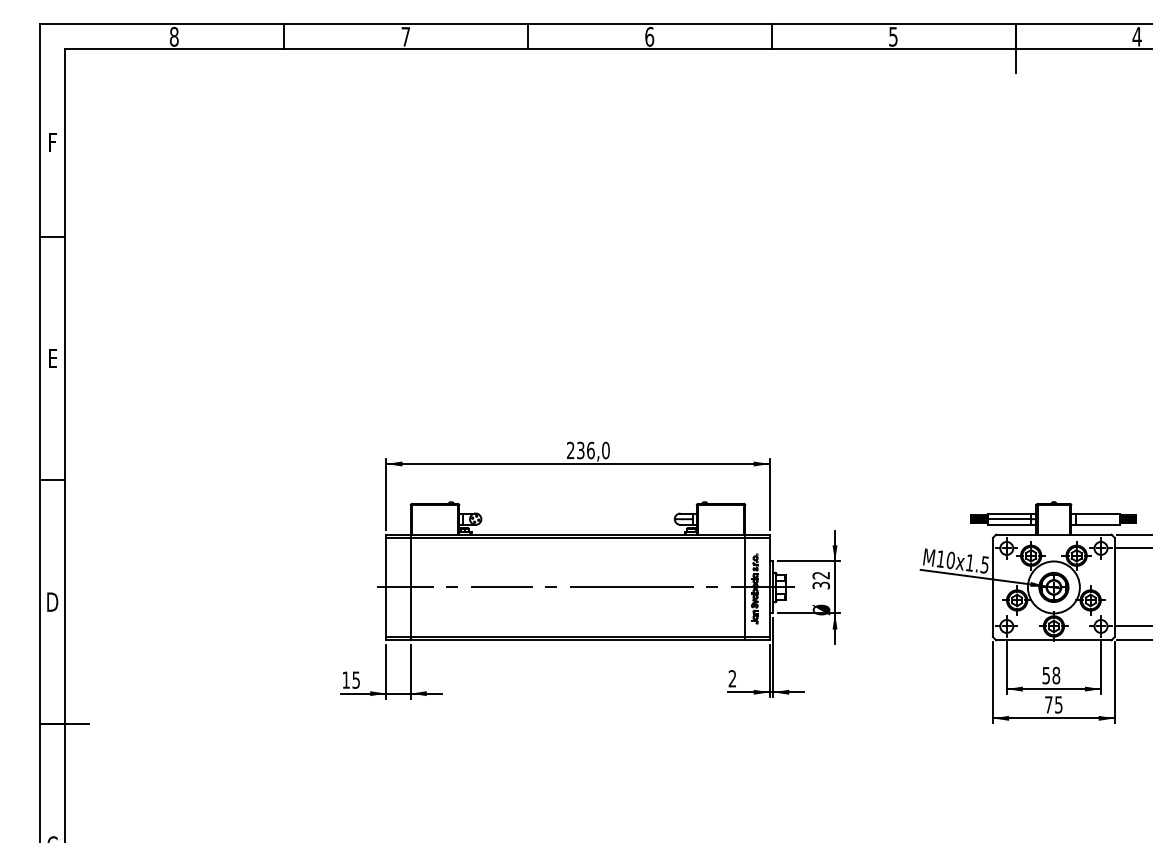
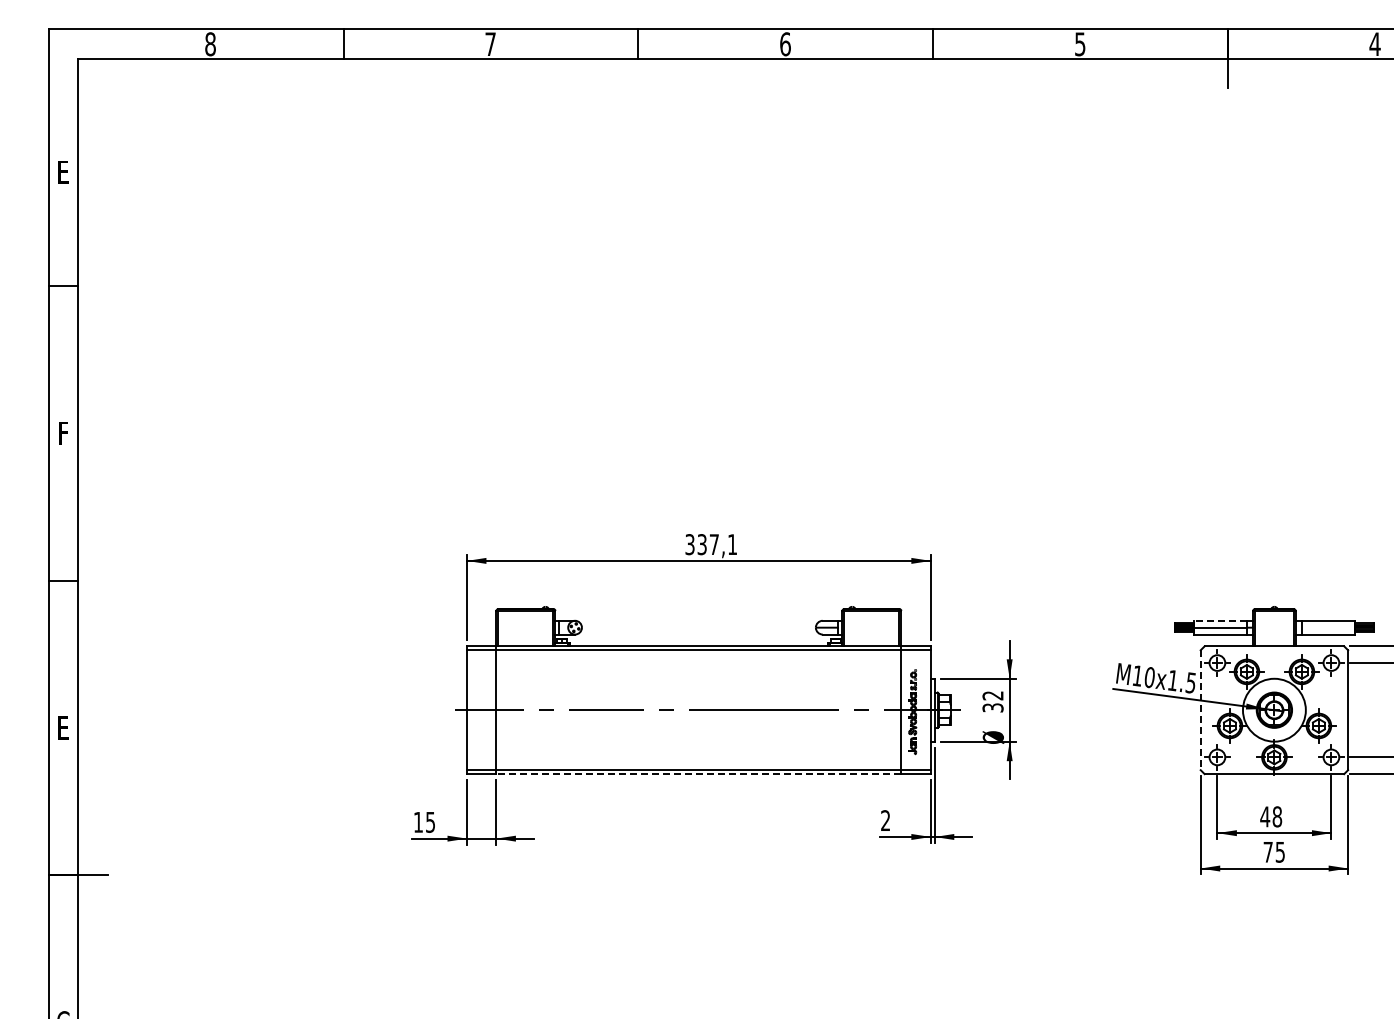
text: (52, 142) -> (63, 172), F -> E
text: (53, 358) -> (64, 433), E -> F
text: (588, 450) -> (711, 544), 236,0 -> 337,1
line: (1009, 513) -> (1220, 620), solid -> dashed
line: (992, 587) -> (1200, 710), solid -> dashed
text: (52, 601) -> (63, 727), D -> E
line: (577, 640) -> (698, 774), solid -> dashed
text: (1046, 675) -> (1265, 816), 58 -> 48

